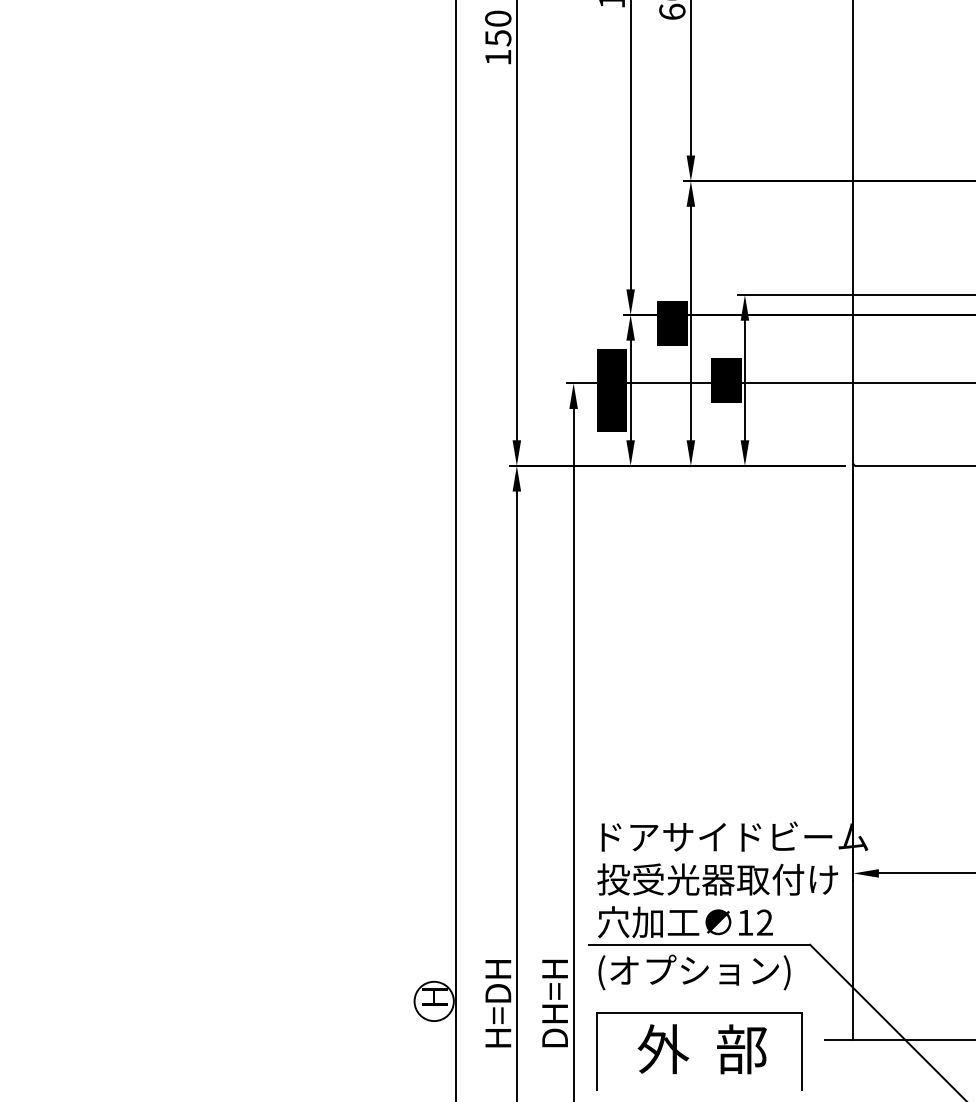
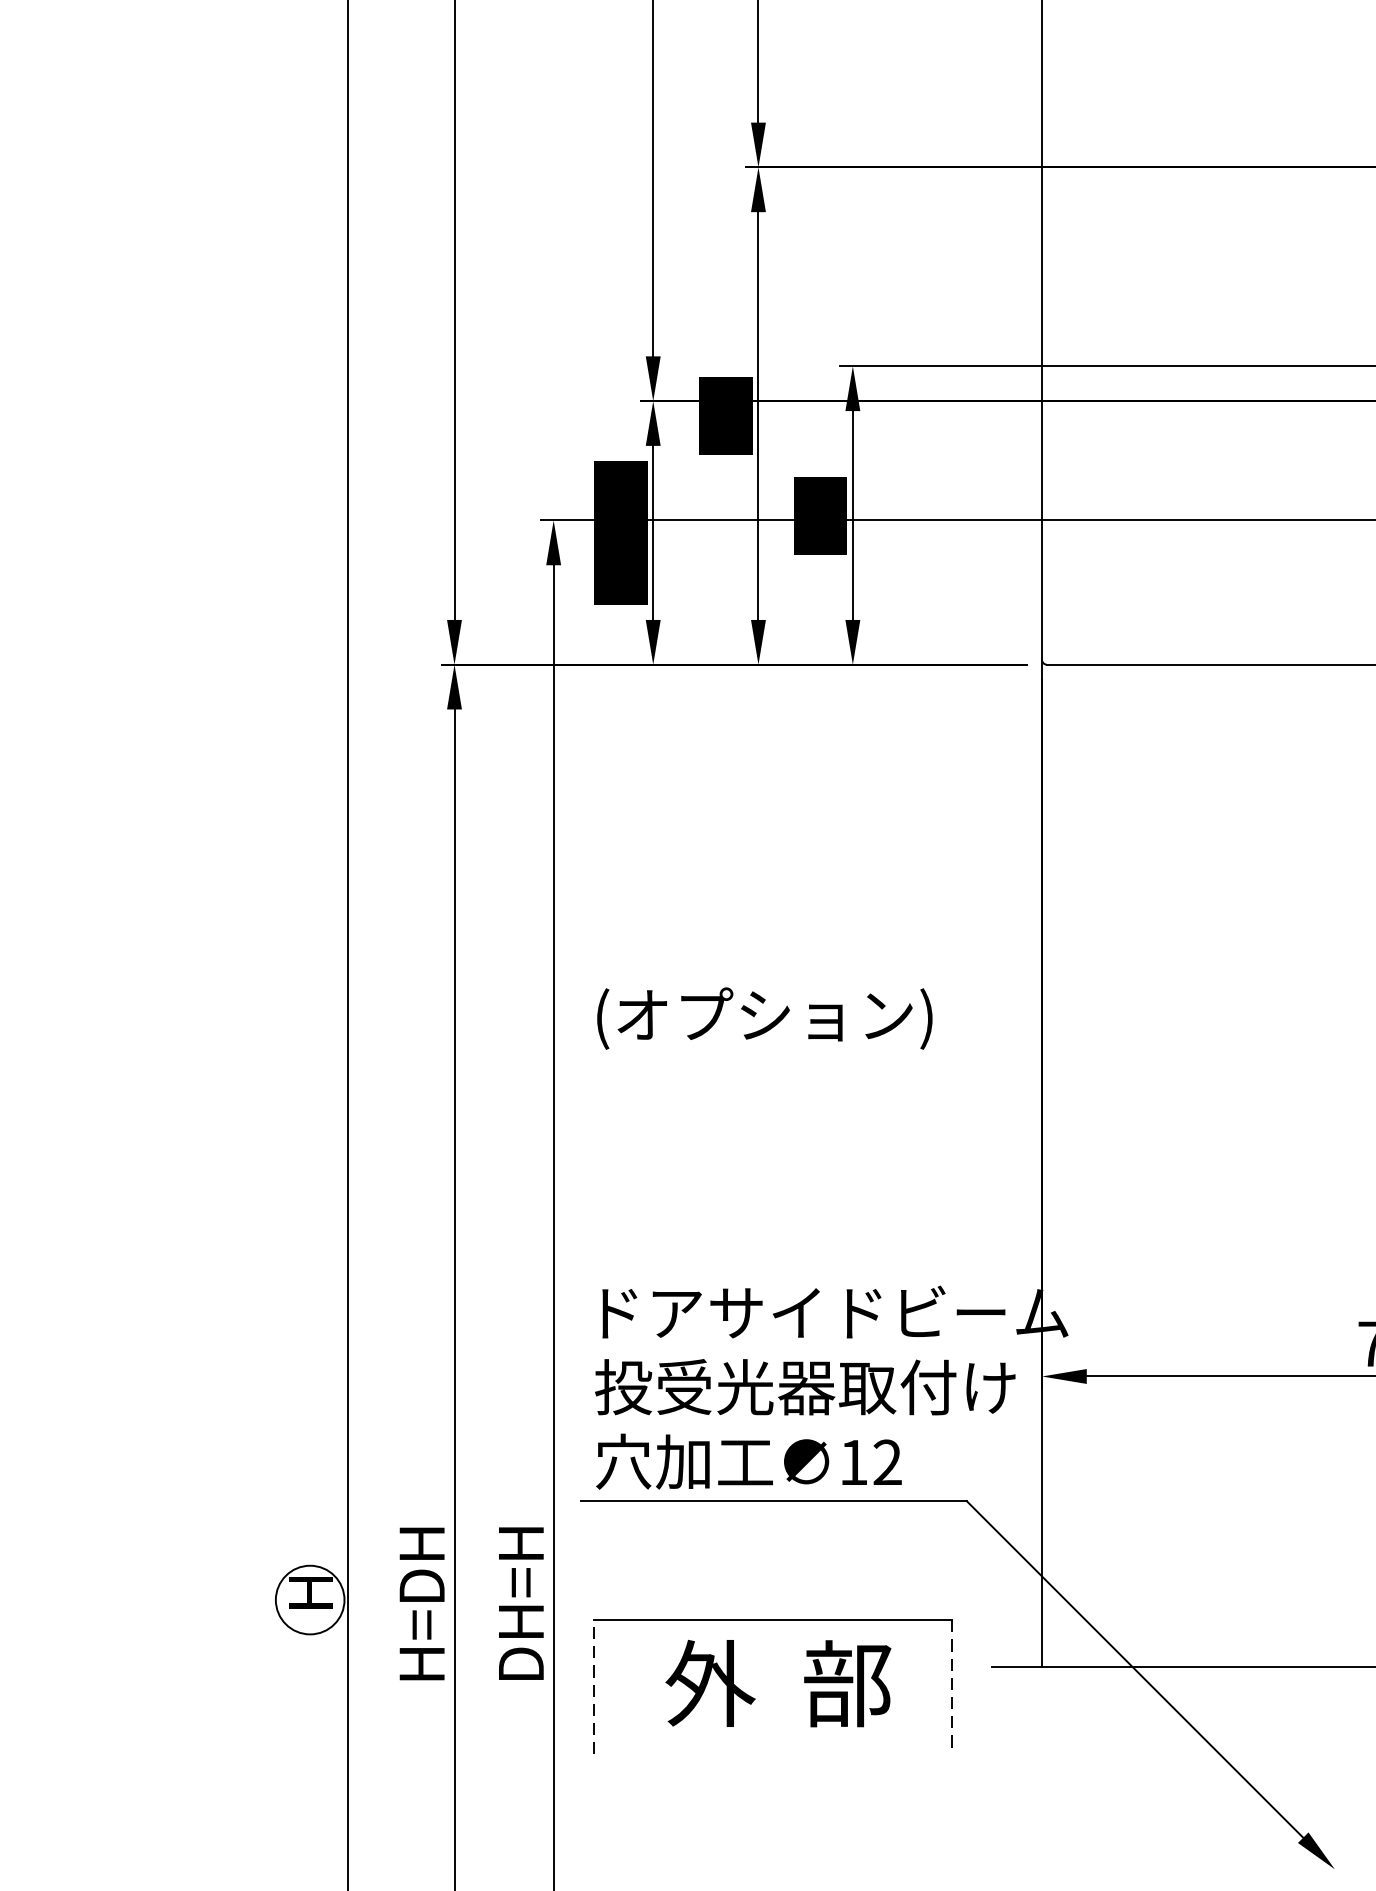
text: (694, 972) -> (764, 1018), moved
line: (596, 1050) -> (593, 1685), solid -> dashed
line: (801, 1051) -> (951, 1687), solid -> dashed

